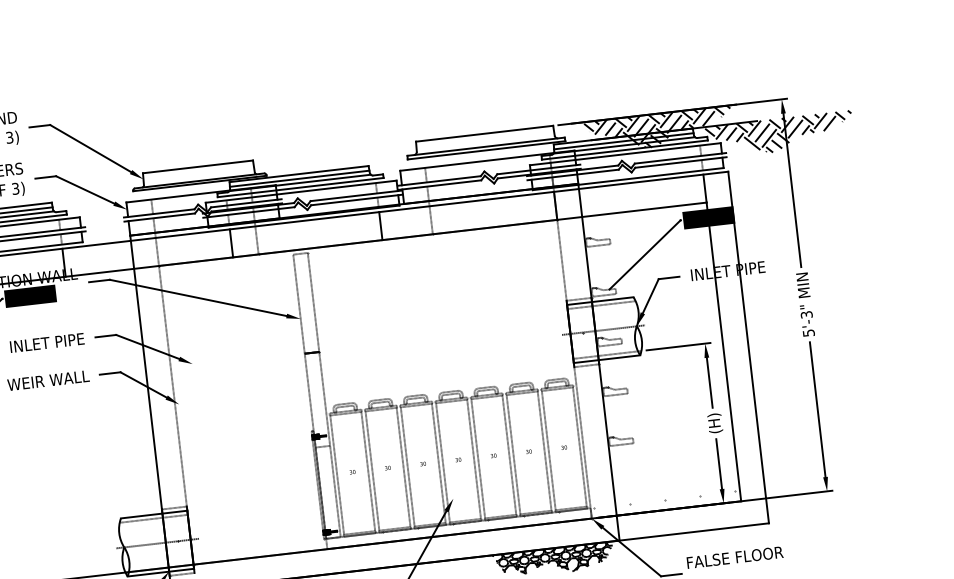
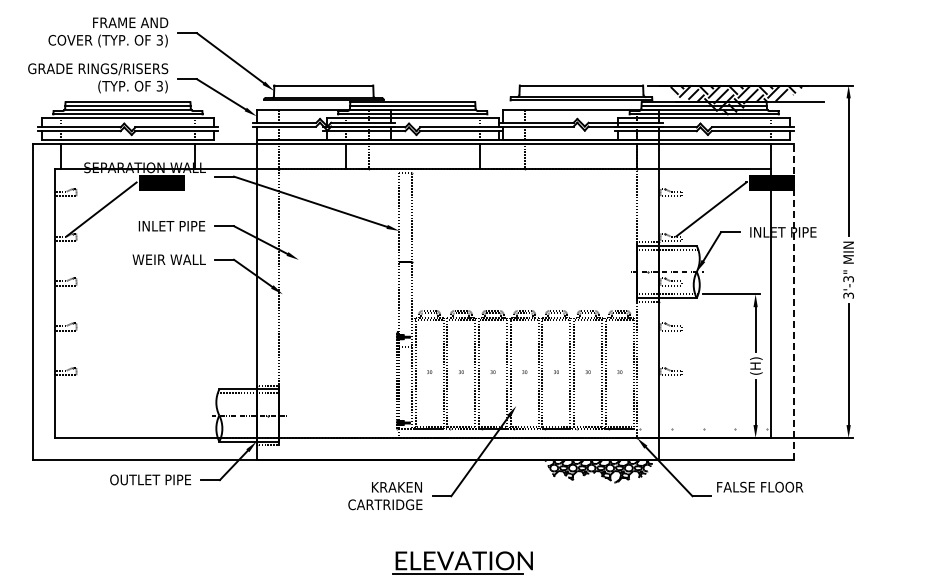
hatch: (778, 134) -> (842, 116), removed
text: (807, 333) -> (847, 295), 5'-3" -> 3'-3"
line: (748, 346) -> (793, 301), solid -> dashed

